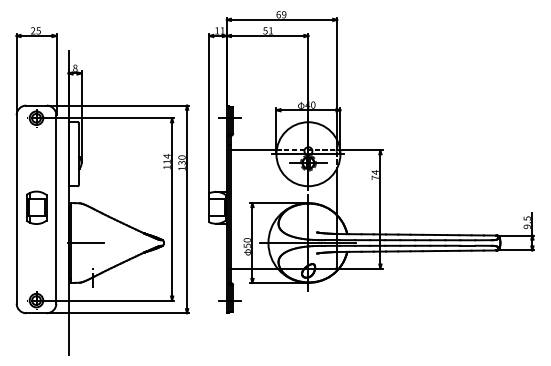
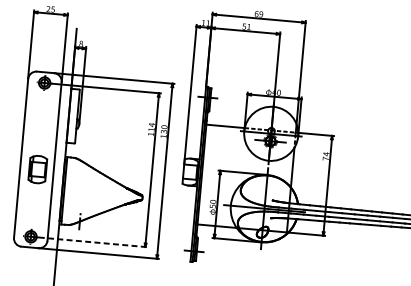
part: (36, 207) -> (37, 169), moved
line: (85, 243) -> (76, 192), removed
line: (110, 300) -> (93, 242), solid -> dashed

